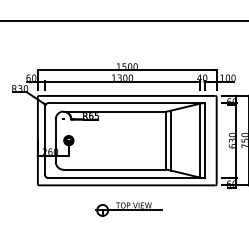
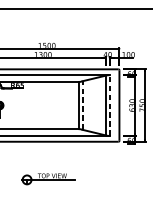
line: (171, 140) -> (82, 105), solid -> dashed
line: (204, 140) -> (109, 105), solid -> dashed
part: (128, 209) -> (48, 179), moved

